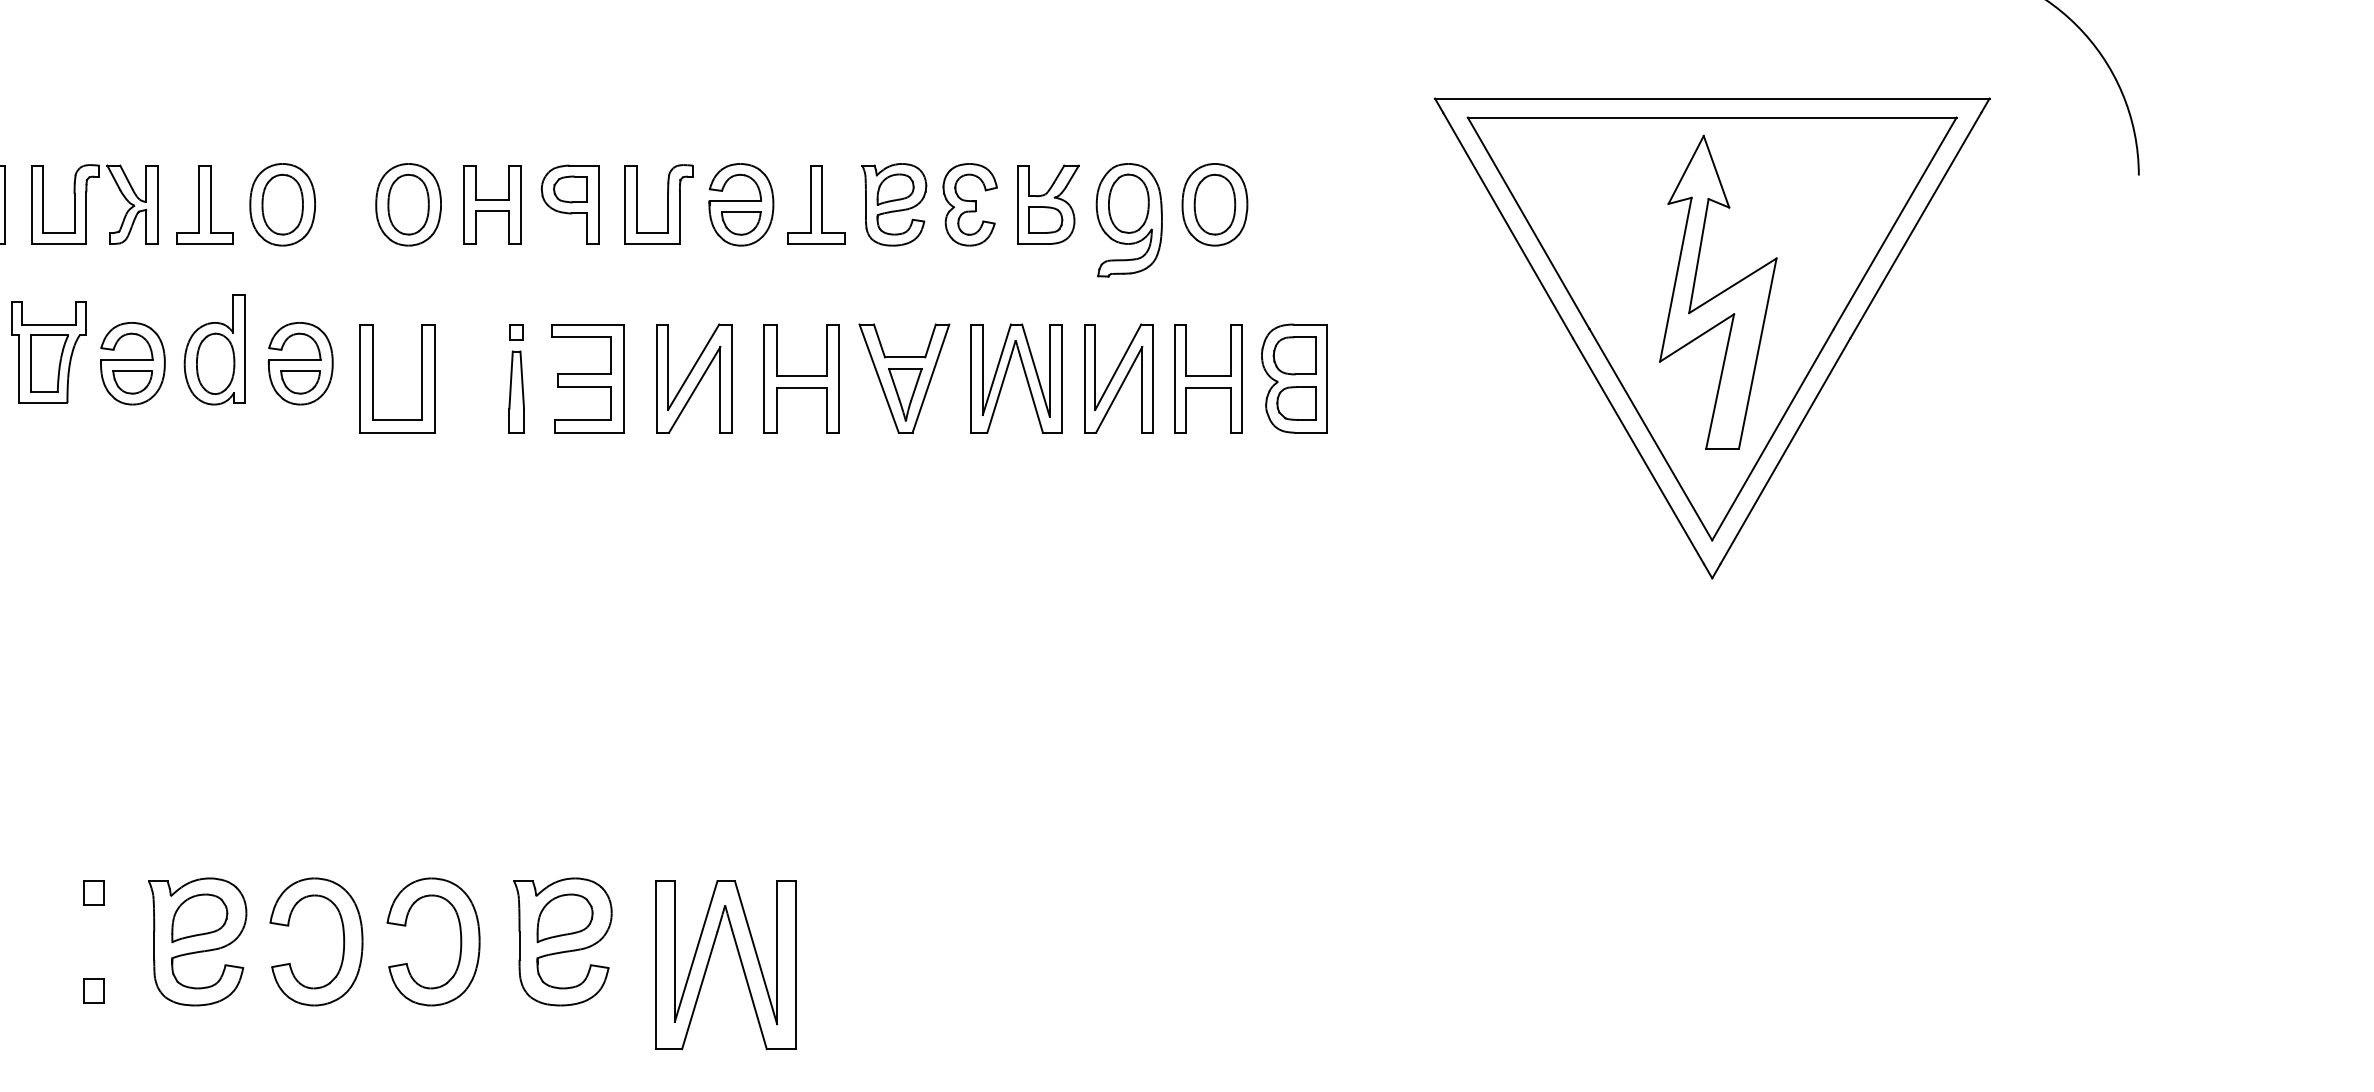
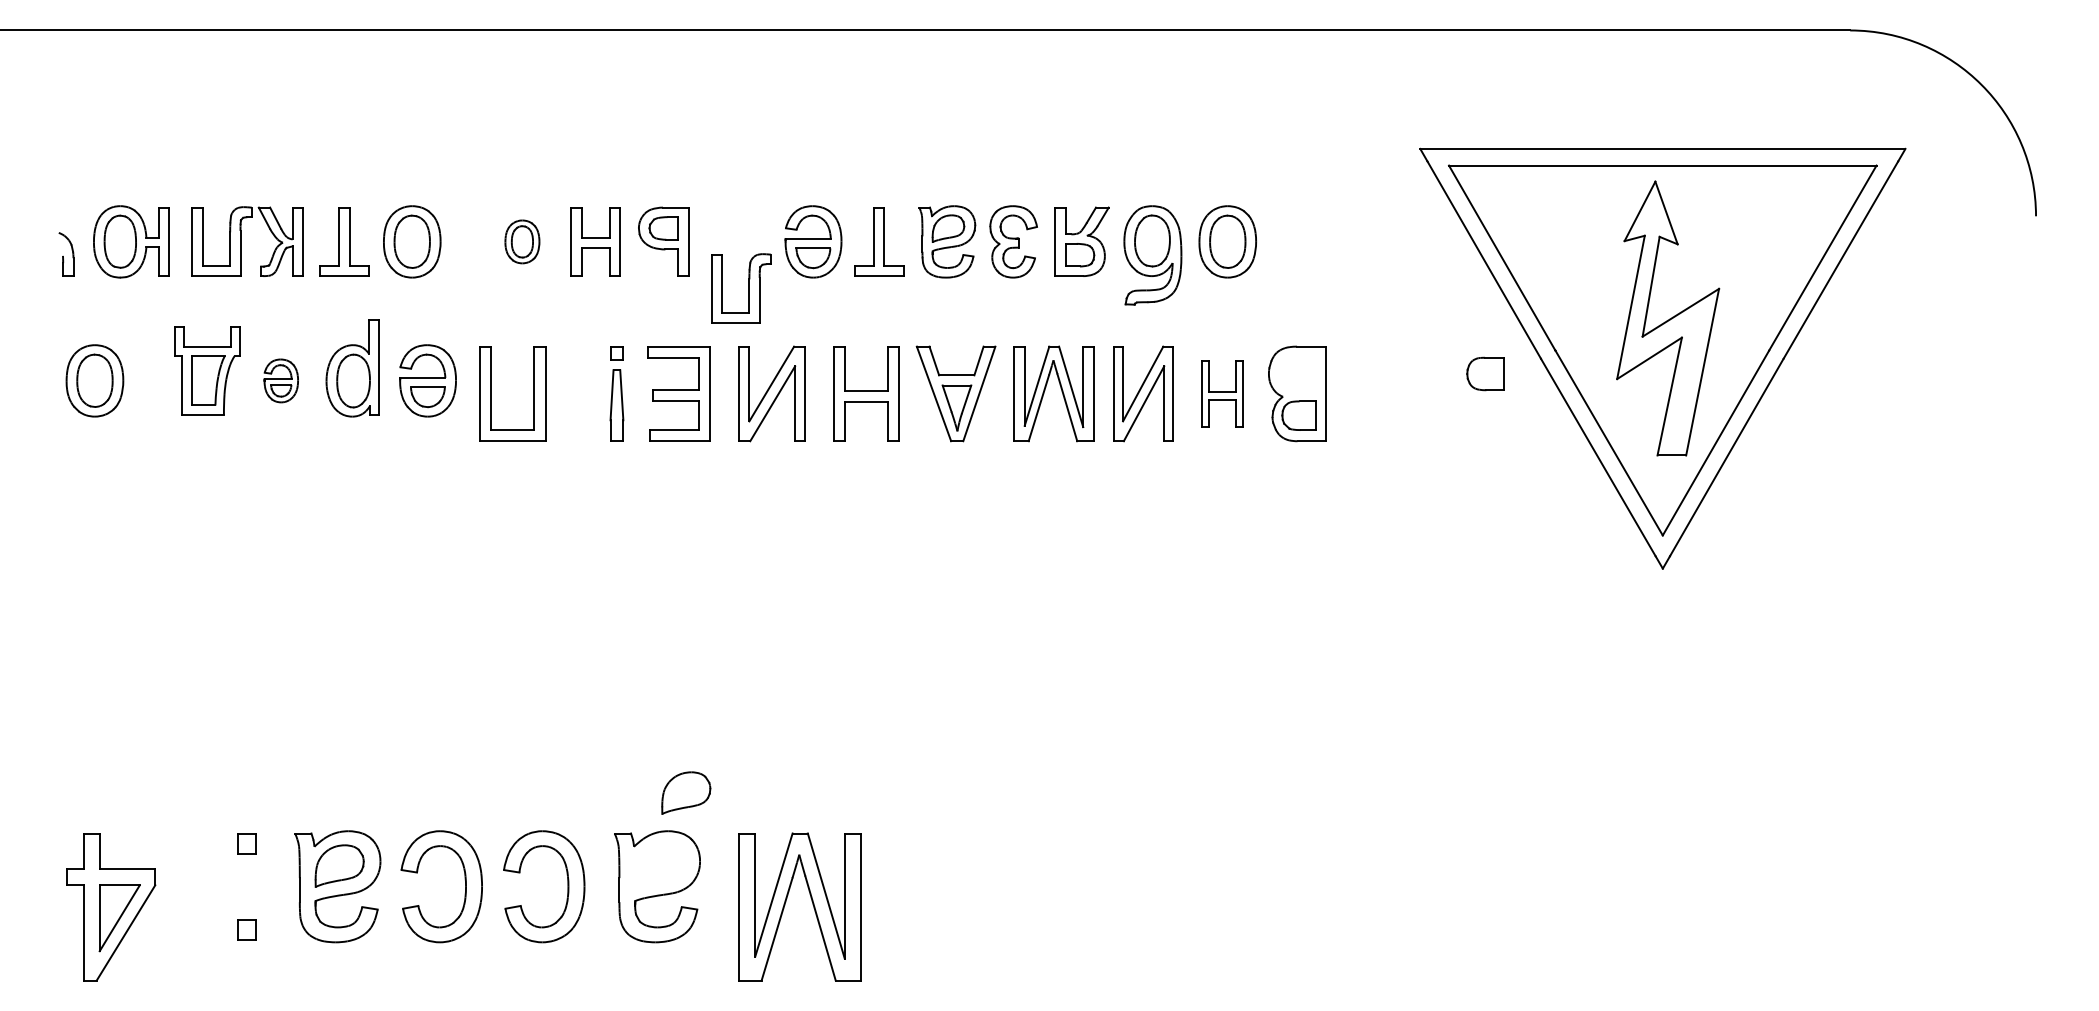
part: (408, 204) -> (522, 241), size x0.6
part: (667, 204) -> (748, 288), moved
part: (1294, 355) -> (1485, 373), moved
part: (133, 363) -> (281, 380), size x0.6
part: (1208, 378) -> (1222, 393), size x0.7
part: (565, 917) -> (686, 792), moved

